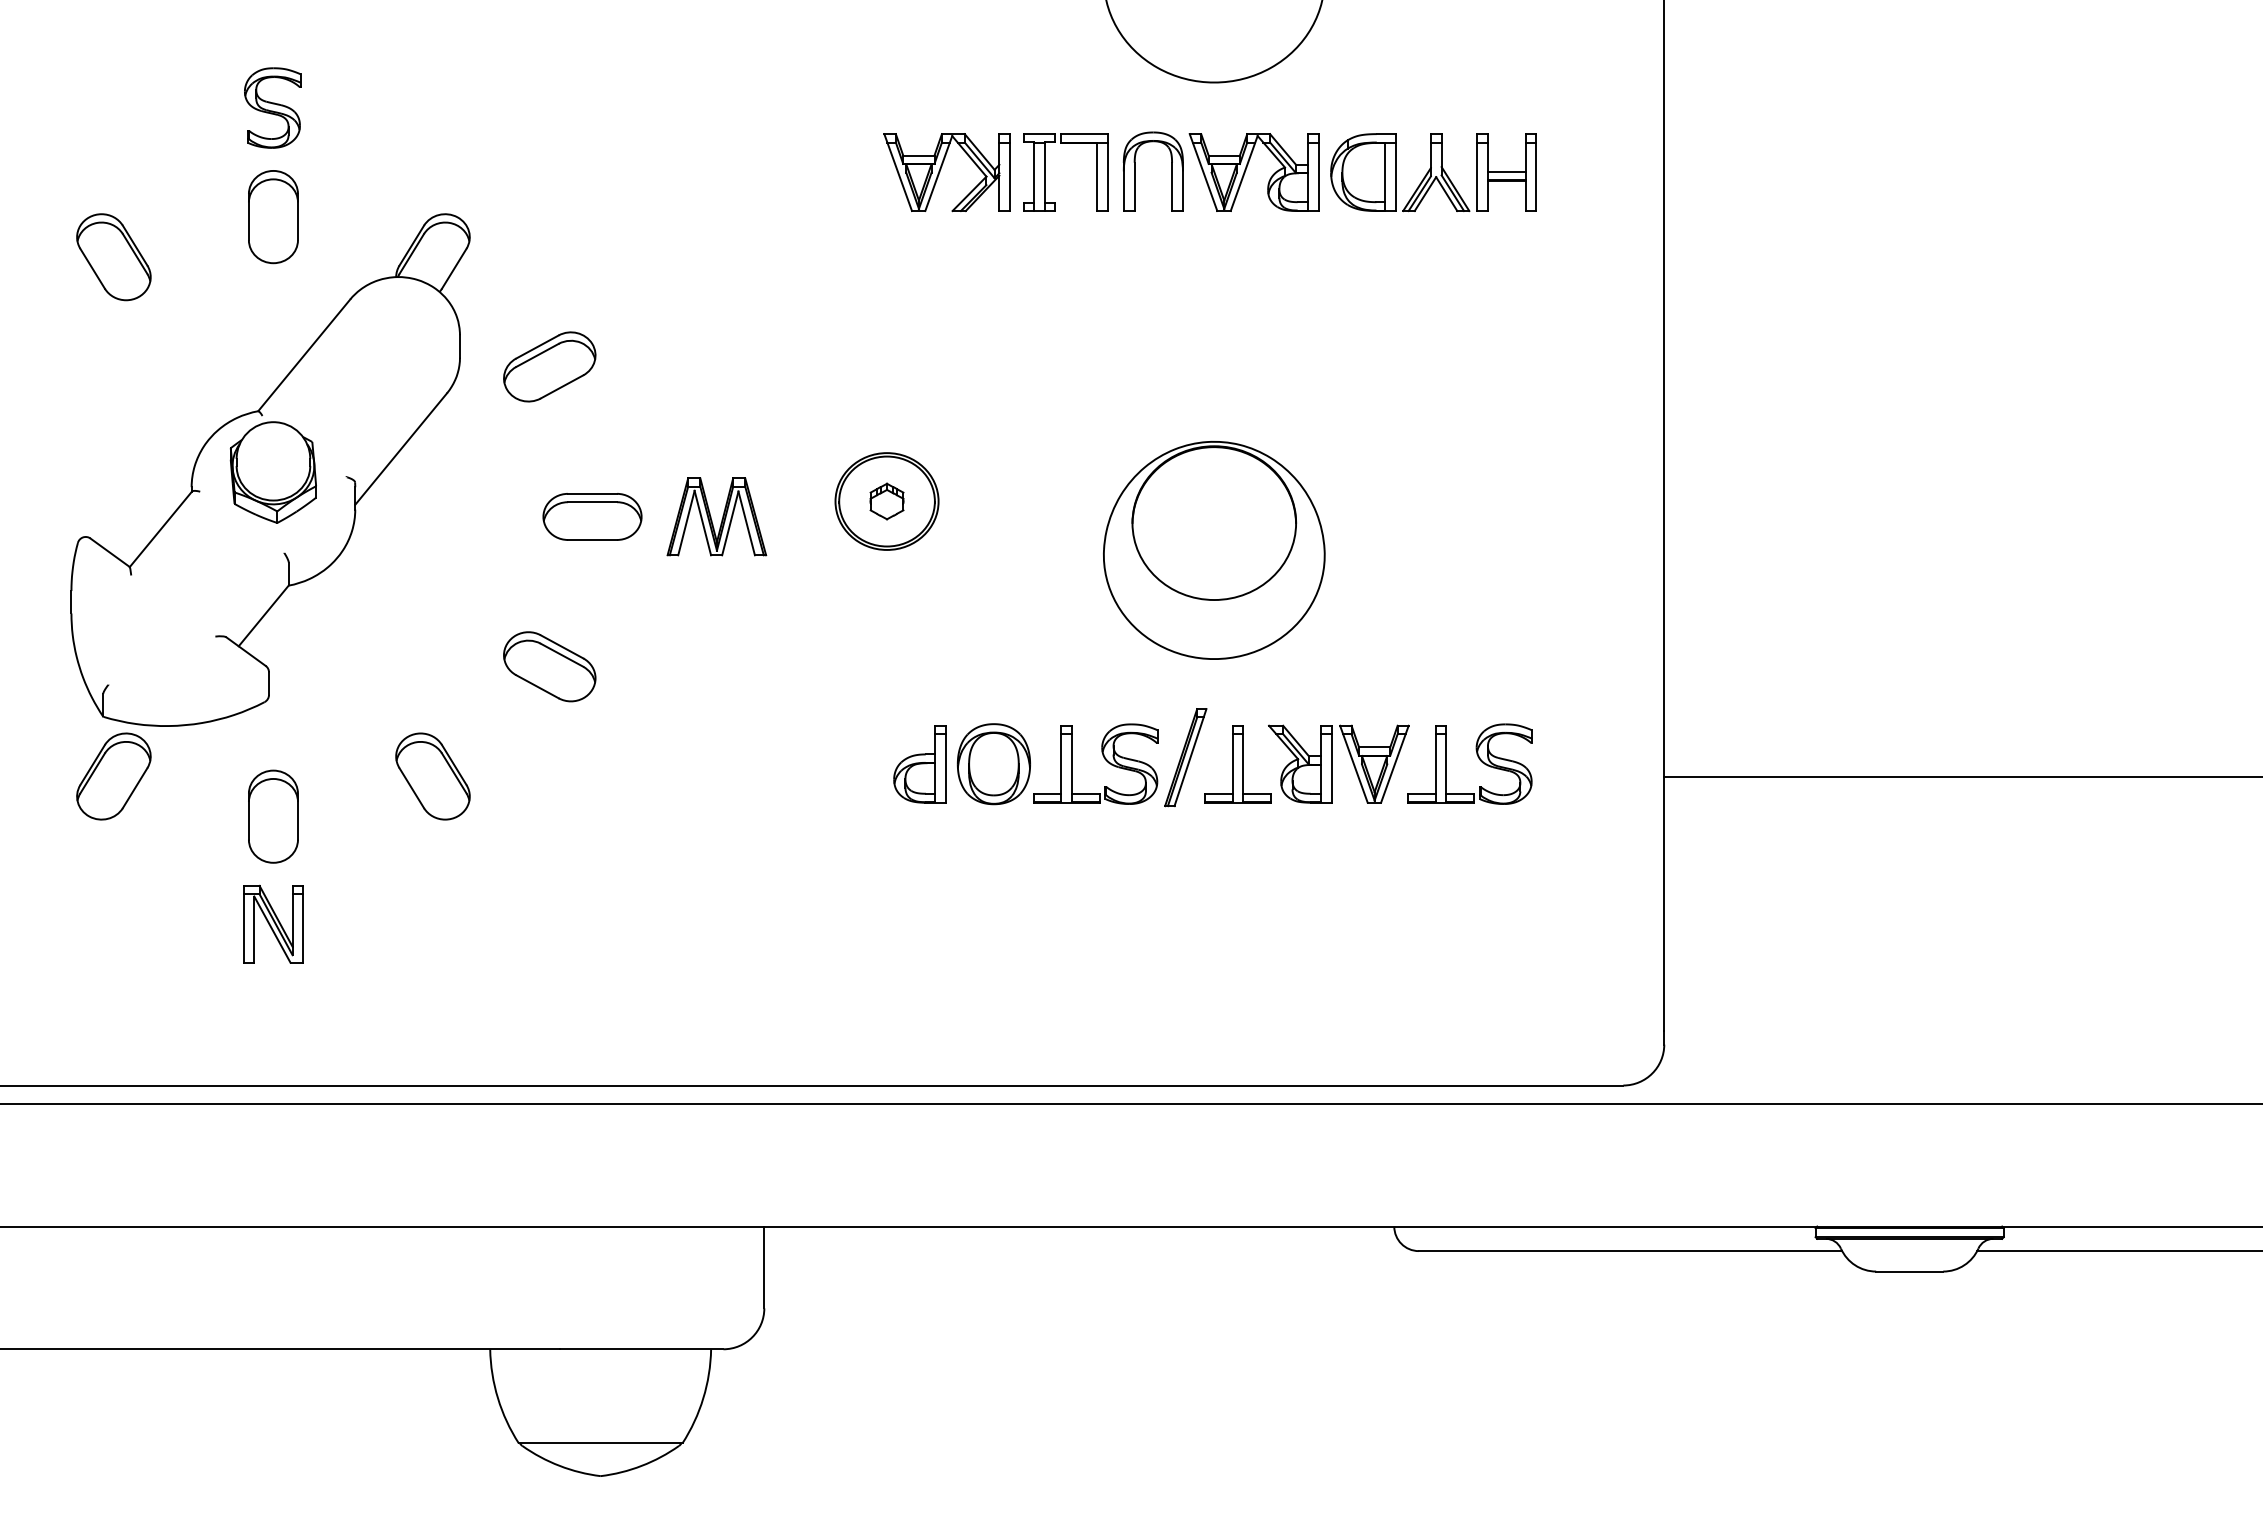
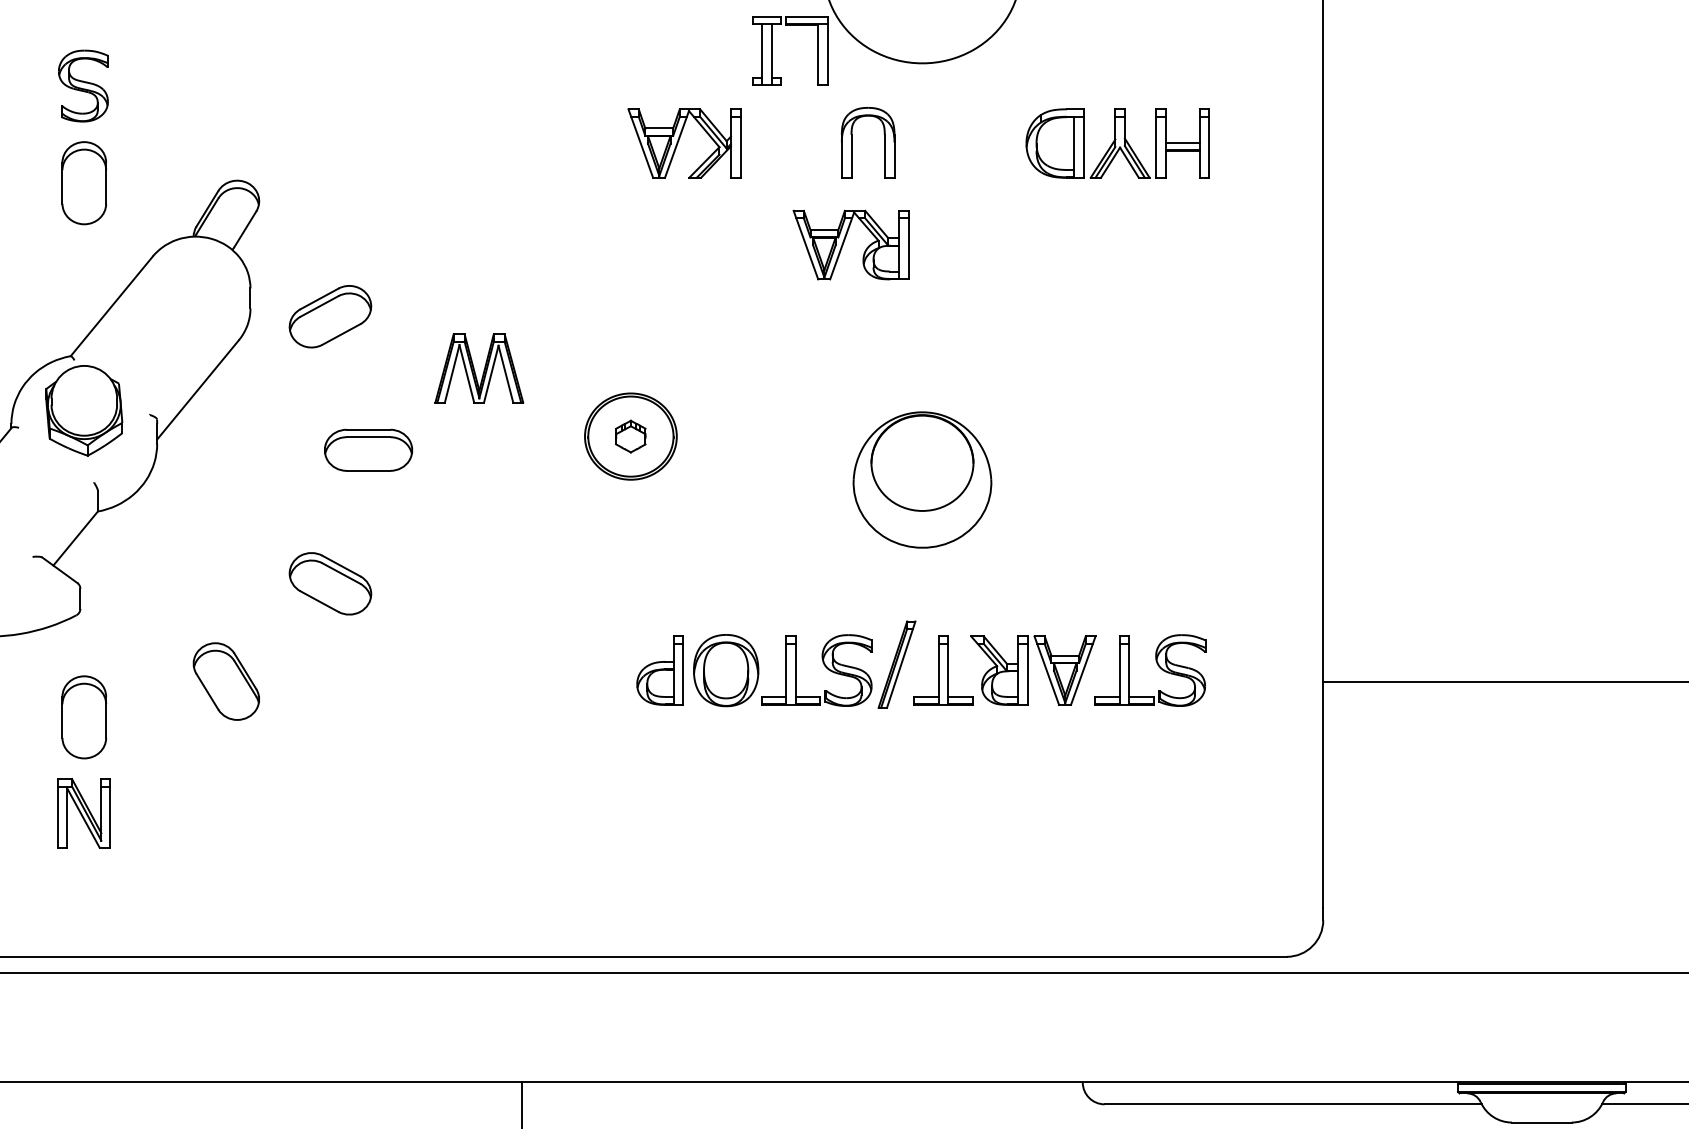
part: (1246, 170) -> (844, 243), moved
part: (1045, 172) -> (772, 50), moved
part: (716, 516) -> (478, 367), moved
part: (1214, 549) -> (922, 479), size x0.7

